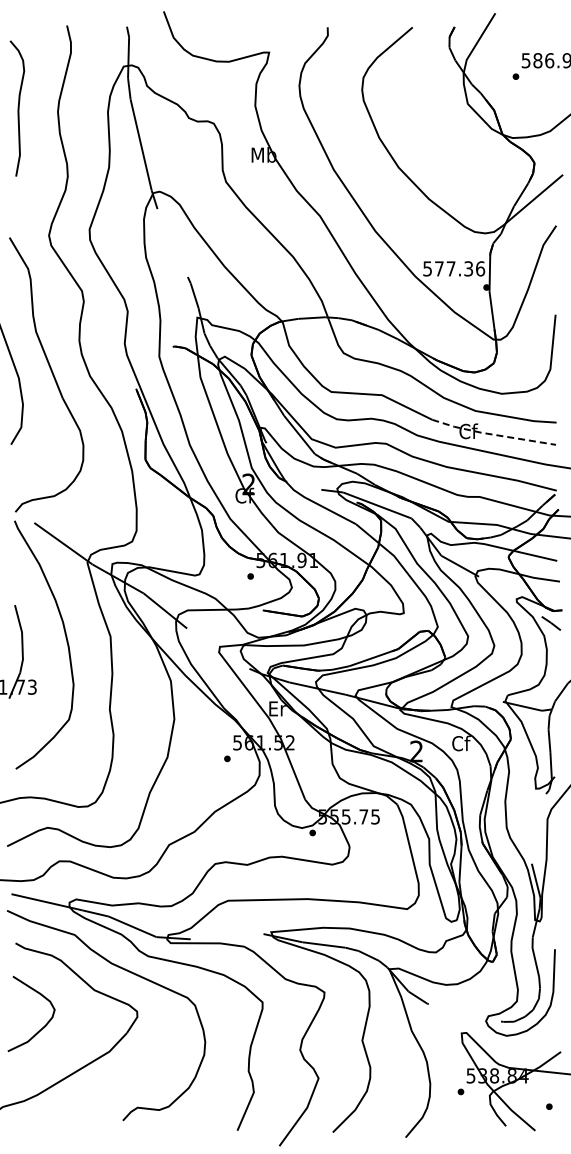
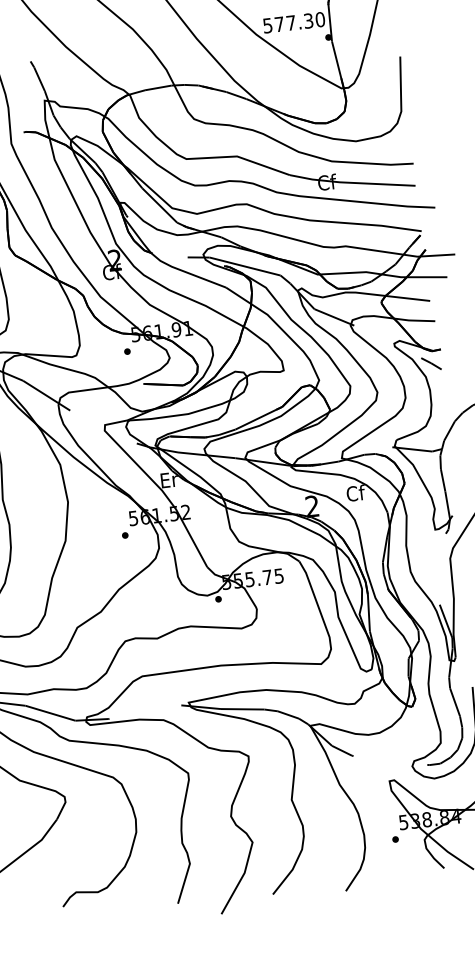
text: (480, 268) -> (320, 19), 577.36 -> 577.30
line: (492, 434) -> (351, 182), dashed -> solid

